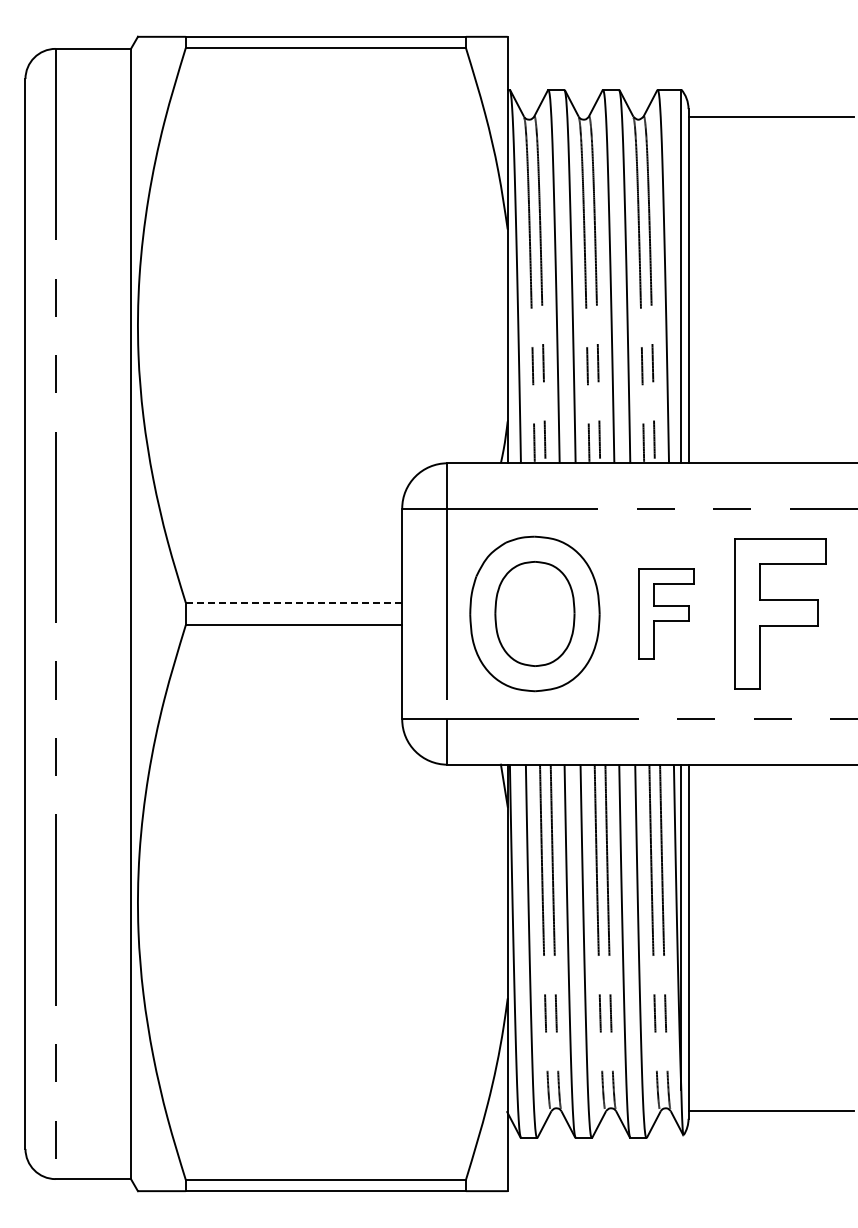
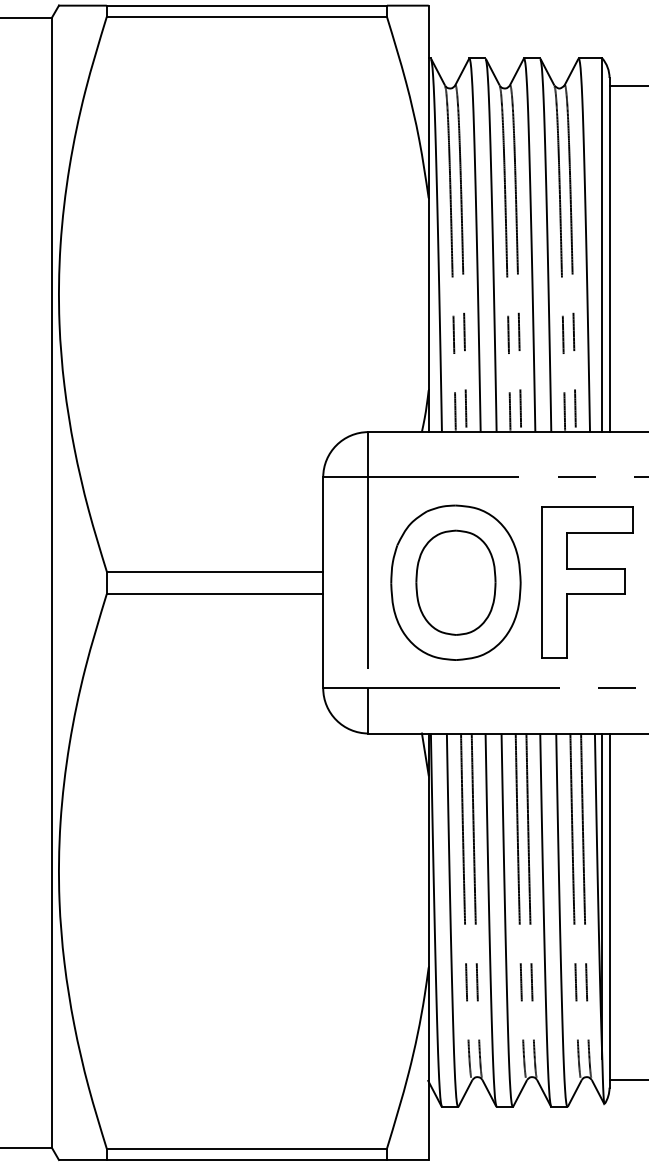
line: (294, 602) -> (215, 571), dashed -> solid
part: (666, 613) -> (587, 582), size x1.67

